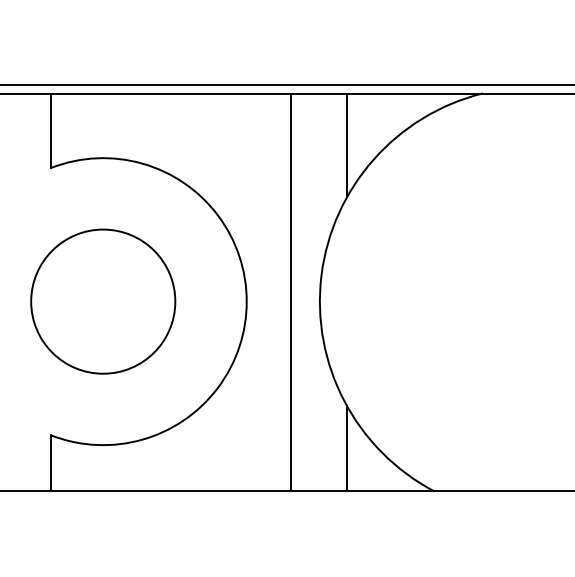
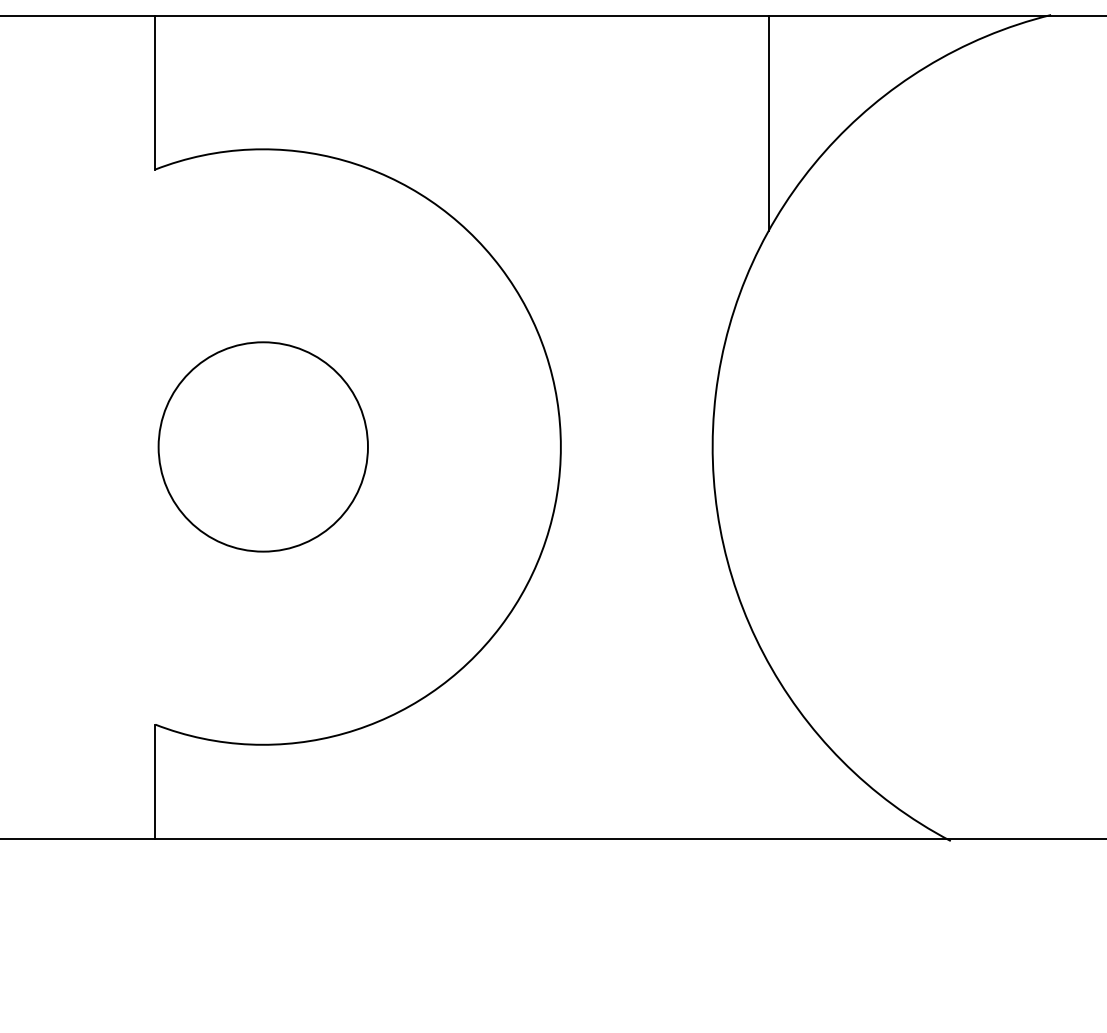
line: (290, 292) -> (651, 428), removed
circle: (103, 301) -> (263, 446), size x0.7
line: (346, 447) -> (767, 749), removed

